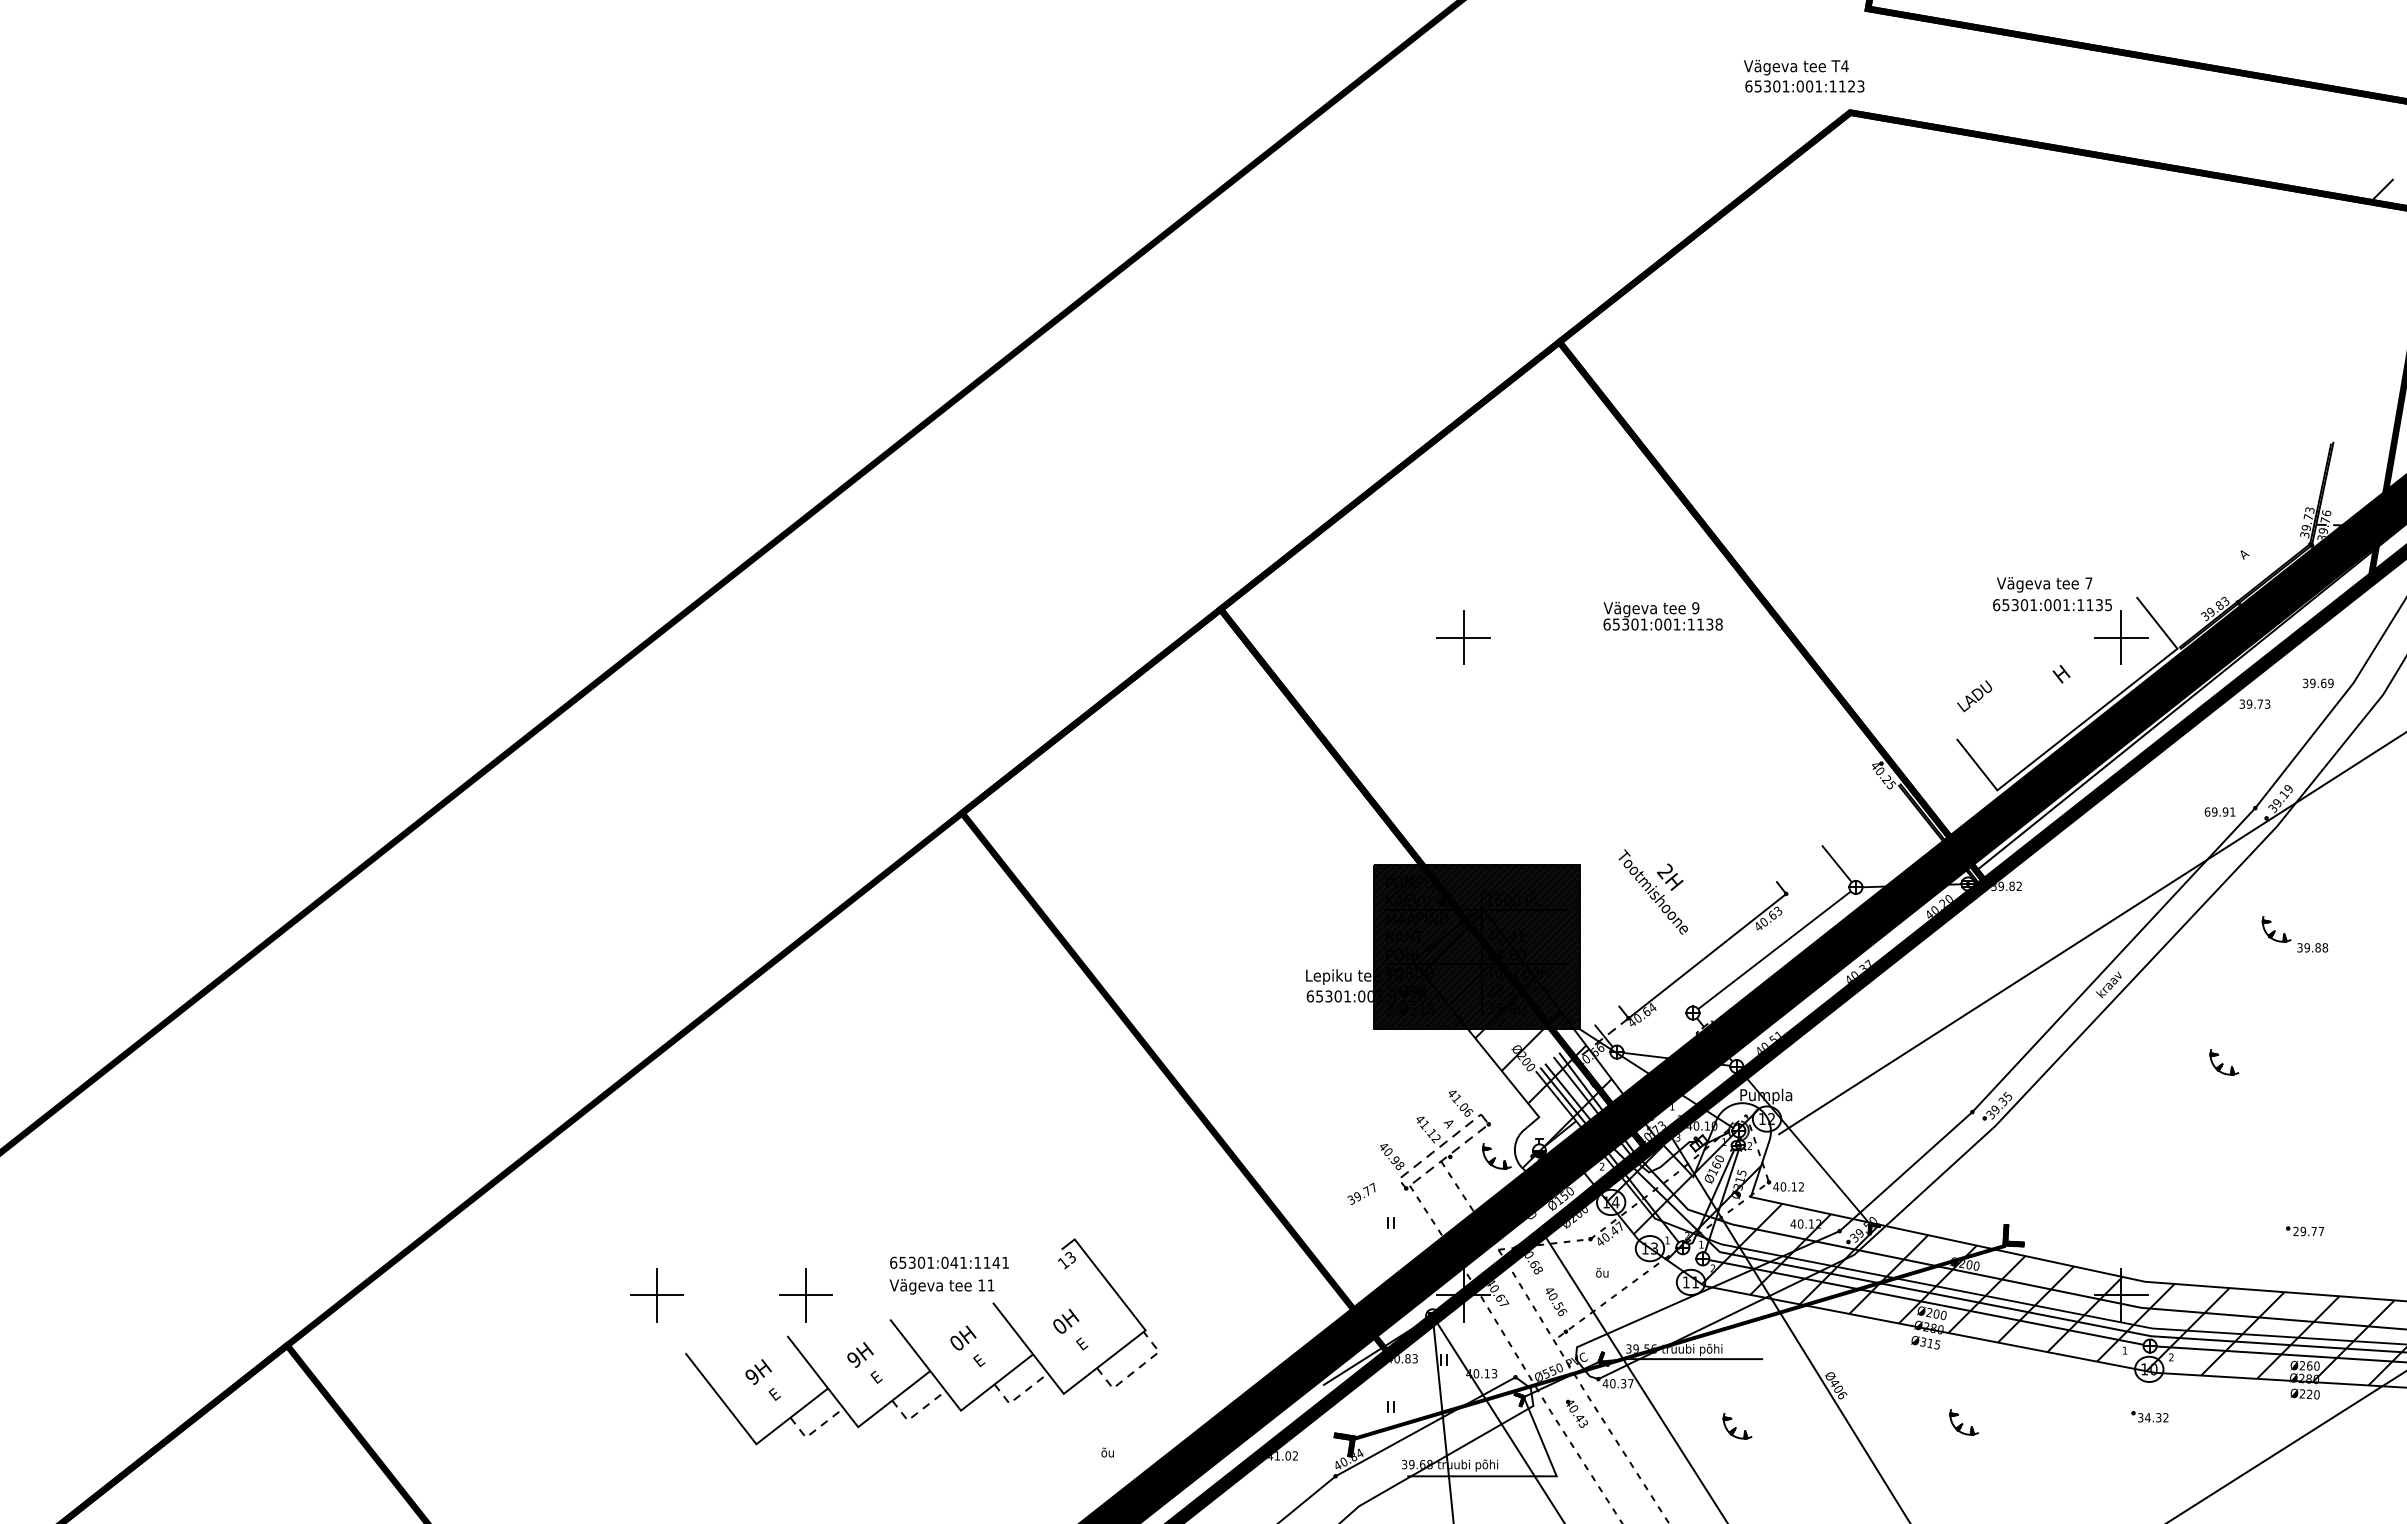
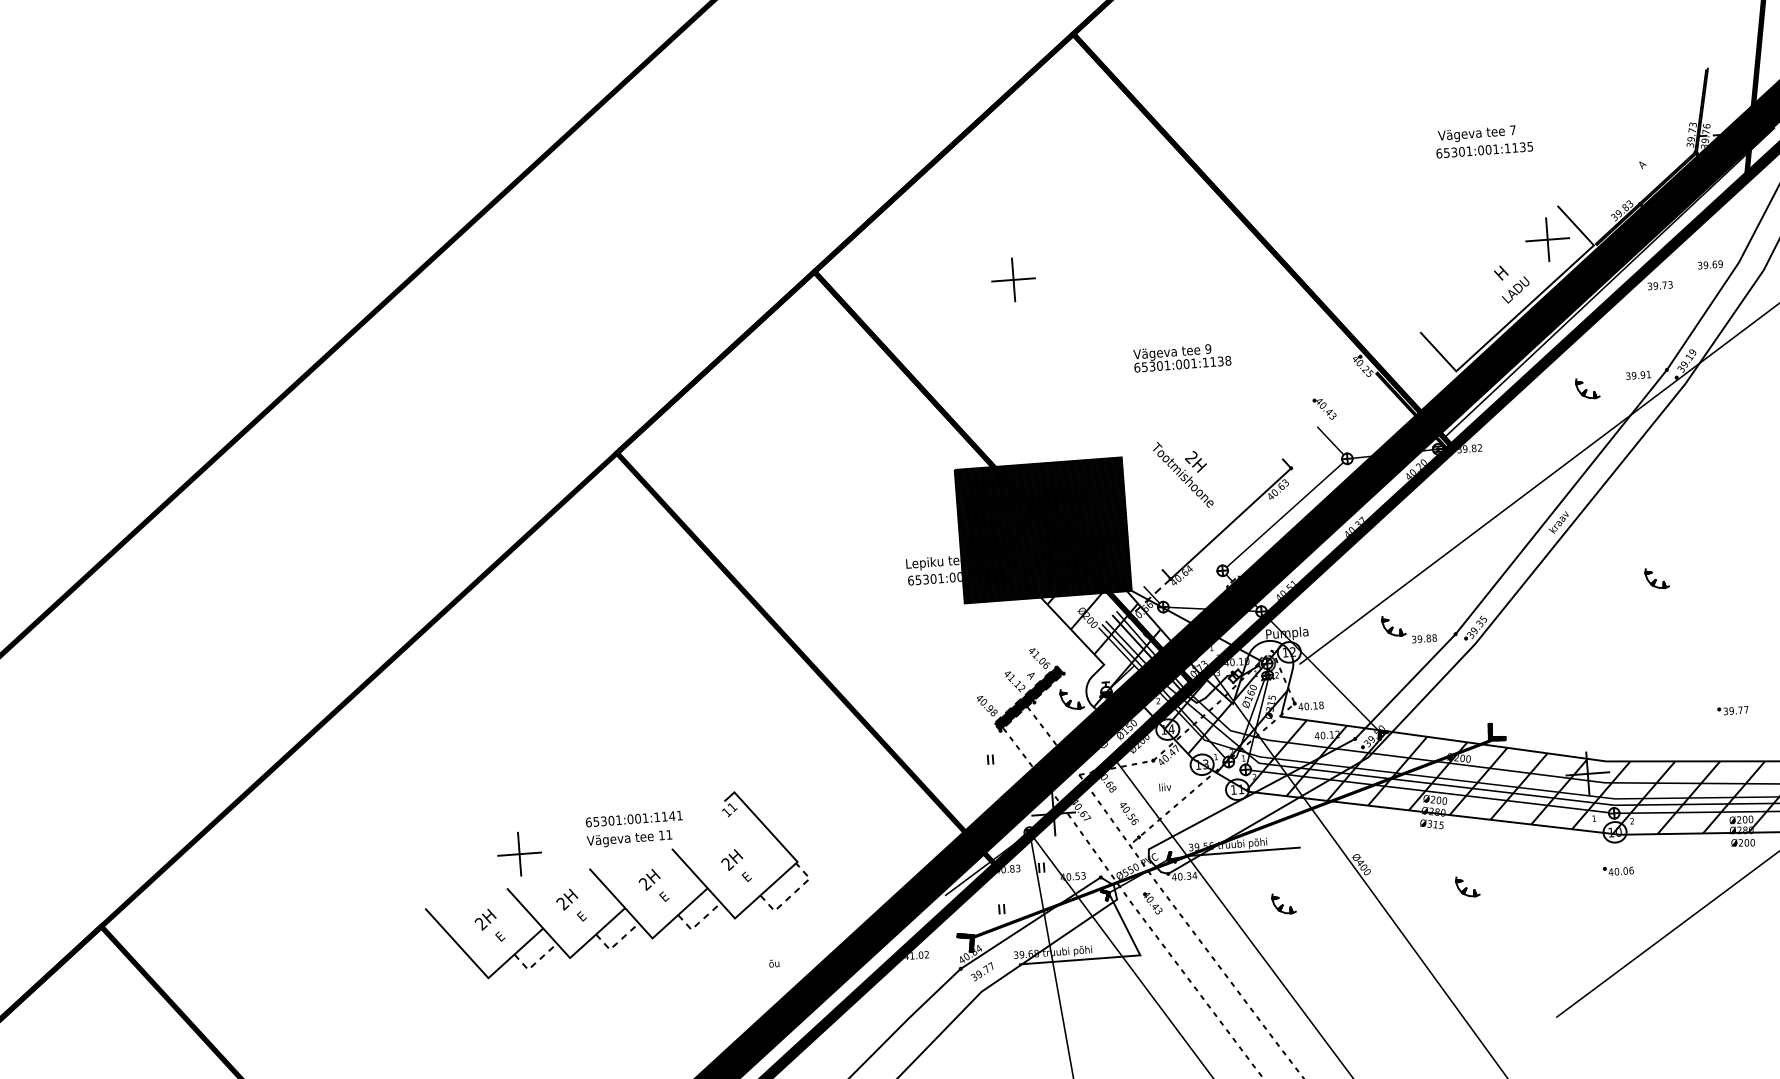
text: (2052, 594) -> (1484, 141), moved
text: (1662, 615) -> (1181, 357), moved
text: (1974, 696) -> (1515, 290), moved
text: (2207, 811) -> (1628, 375), 69.91 -> 39.91
part: (2156, 823) -> (1587, 388), added
part: (1832, 824) -> (1324, 409), added
part: (2294, 934) -> (1408, 629), moved
fill: (1443, 1151) -> (1028, 698), added
text: (1801, 1186) -> (1321, 705), 40.12 -> 40.18
text: (1361, 1193) -> (982, 971), moved
text: (2295, 1231) -> (1725, 711), 29.77 -> 39.77
text: (1070, 1257) -> (732, 807), 13 -> 11
text: (954, 1262) -> (638, 818), 65301:041:1141 -> 65301:001:1141
text: (1602, 1272) -> (1165, 787), õu -> liiv
part: (656, 1295) -> (398, 863), removed
text: (1059, 1327) -> (727, 864), 0H -> 2H
text: (956, 1343) -> (644, 884), 0H -> 2H
text: (854, 1360) -> (562, 904), 9H -> 2H
text: (2309, 1365) -> (1744, 819), Ø260 -> Ø200
text: (1486, 1373) -> (1077, 876), 40.13 -> 40.53
text: (752, 1378) -> (481, 925), 9H -> 2H
text: (1630, 1383) -> (1194, 875), 40.37 -> 40.34
text: (2309, 1394) -> (1746, 842), Ø220 -> Ø200
text: (1843, 1395) -> (1368, 872), Ø406 -> Ø400
text: (2152, 1417) -> (1620, 871), 34.32 -> 40.06

